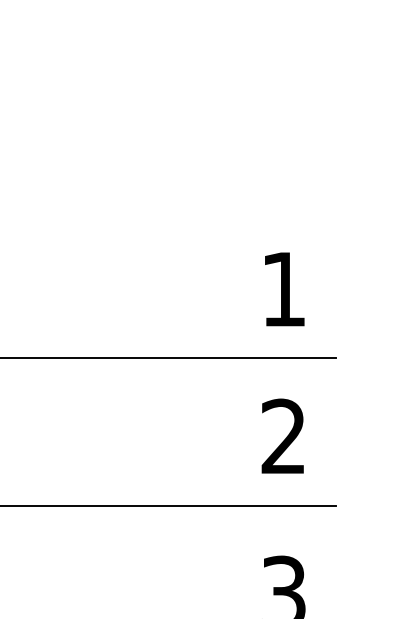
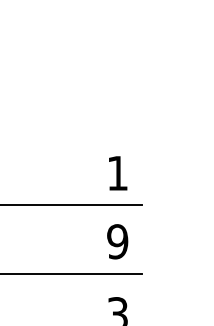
text: (283, 436) -> (117, 241), 2 -> 9

